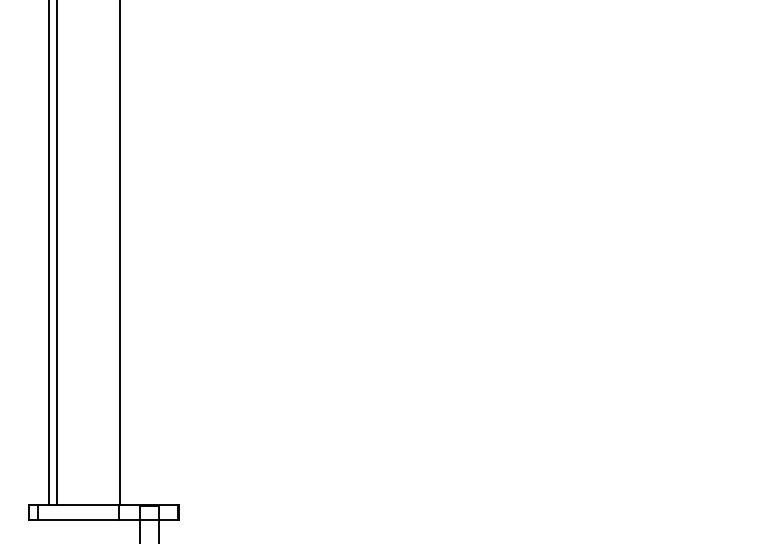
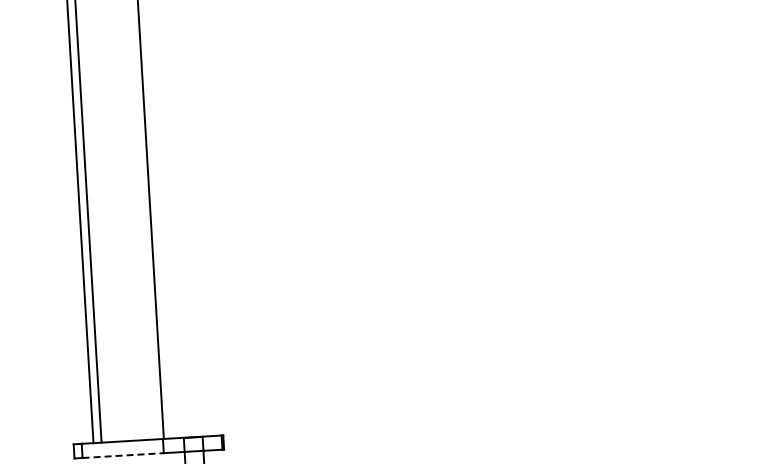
line: (78, 519) -> (123, 455), solid -> dashed

